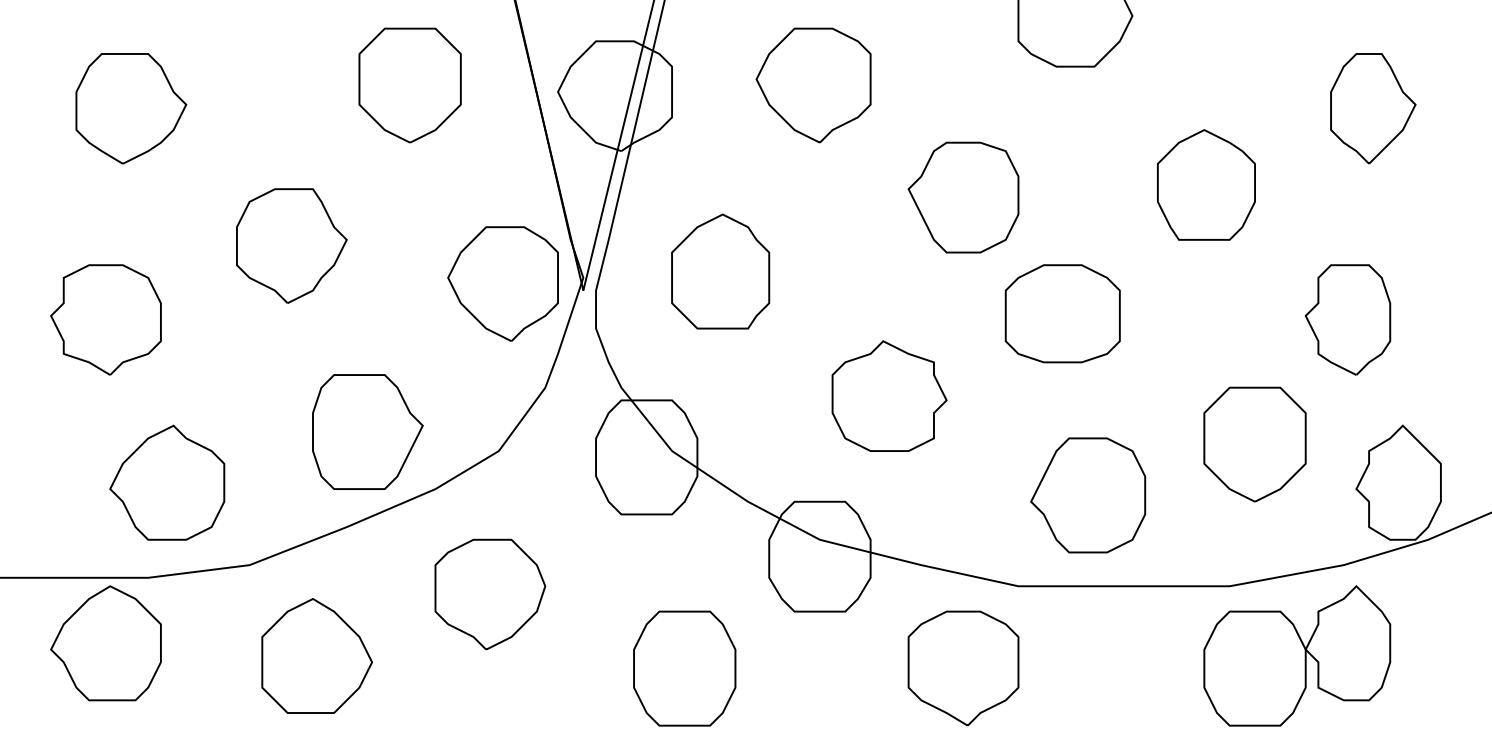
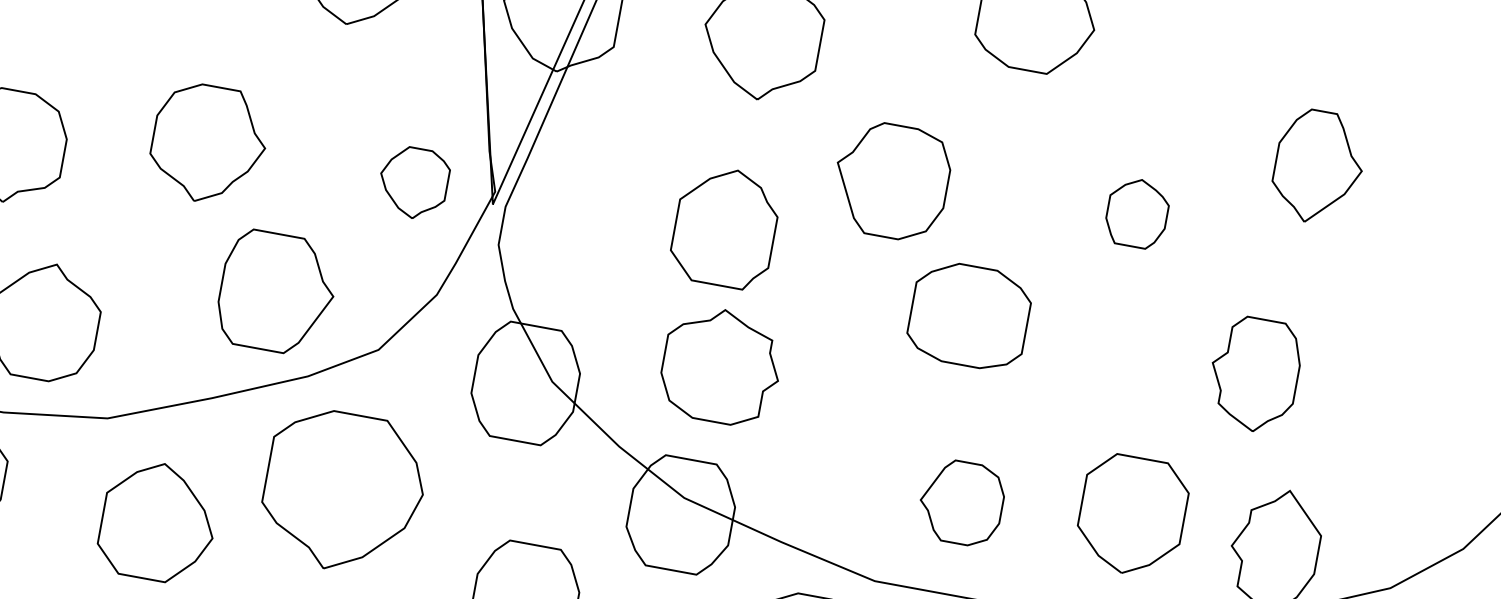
part: (1206, 184) -> (1137, 212), size x0.6
part: (291, 245) -> (208, 143), moved
part: (720, 271) -> (725, 227), moved
part: (502, 283) -> (413, 182), size x0.6
part: (889, 395) -> (721, 365), moved
part: (367, 431) -> (276, 292), moved
part: (1254, 444) -> (1131, 515), moved
part: (1088, 495) -> (961, 503), size x0.7
part: (490, 594) -> (343, 492), size x1.4

